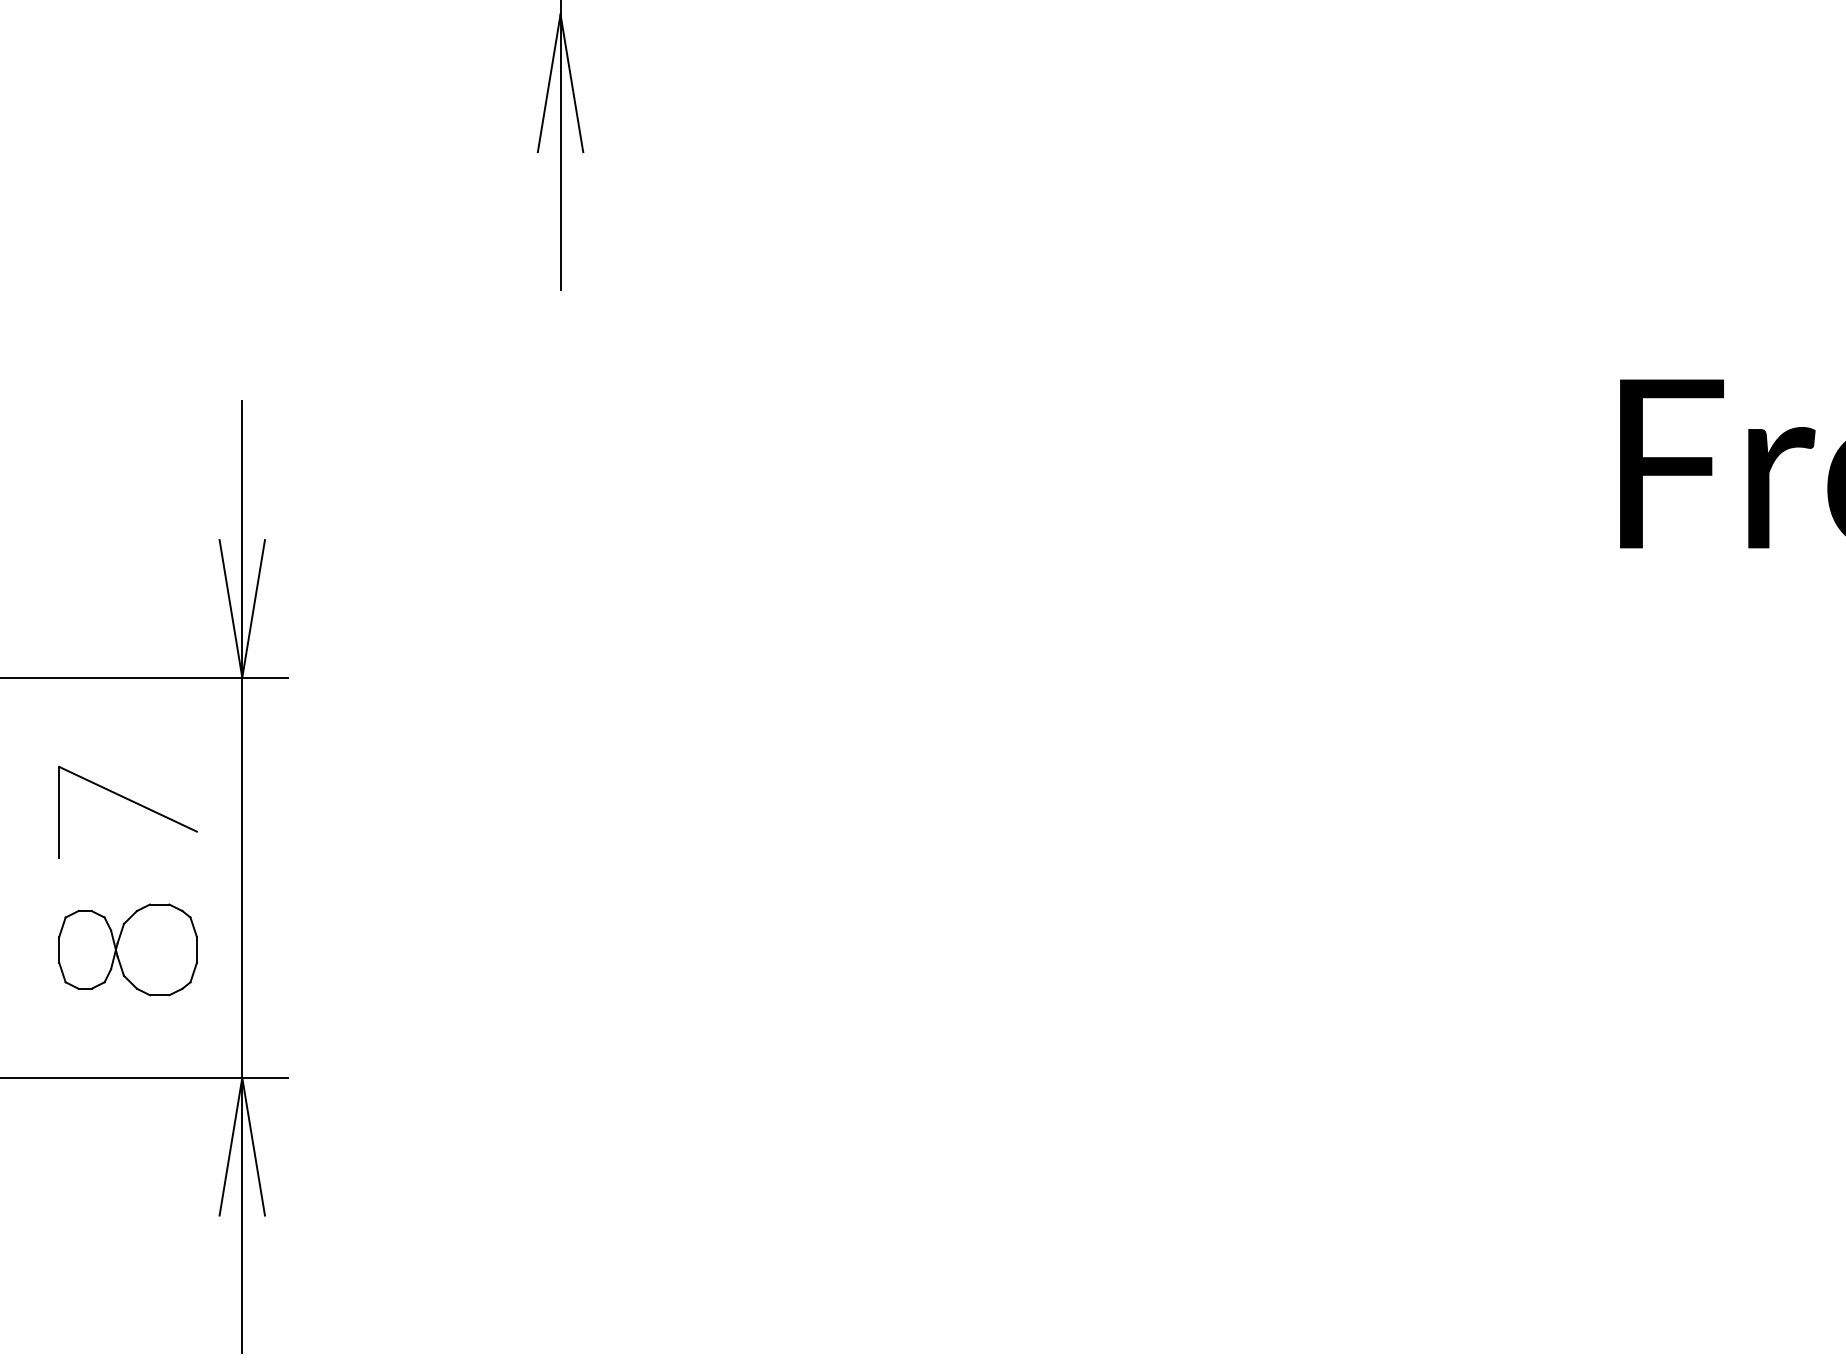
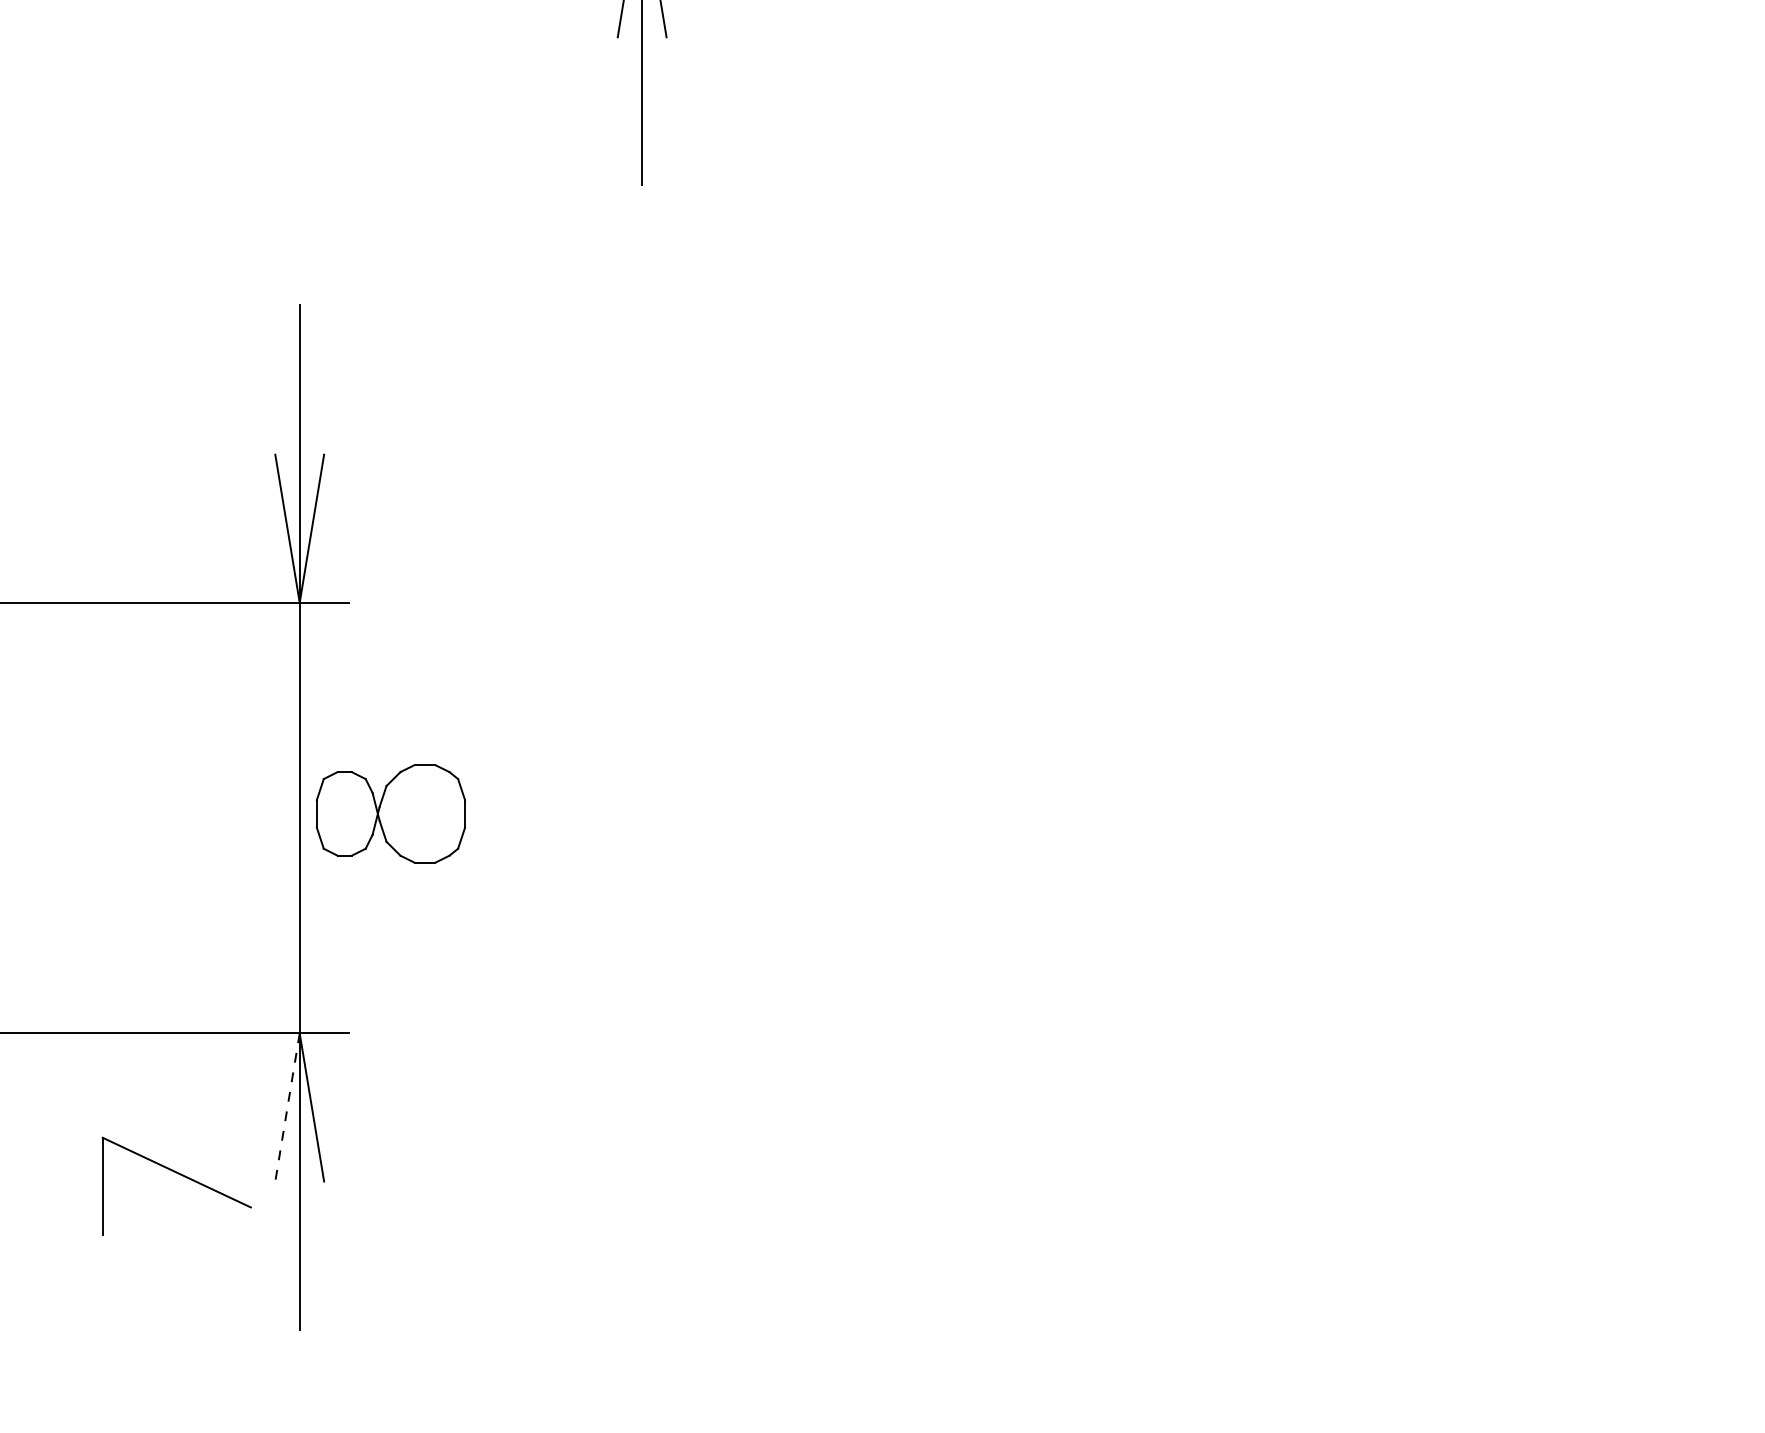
part: (132, 802) -> (181, 1176), moved
part: (127, 949) -> (390, 813), moved
line: (230, 1146) -> (287, 1107), solid -> dashed

